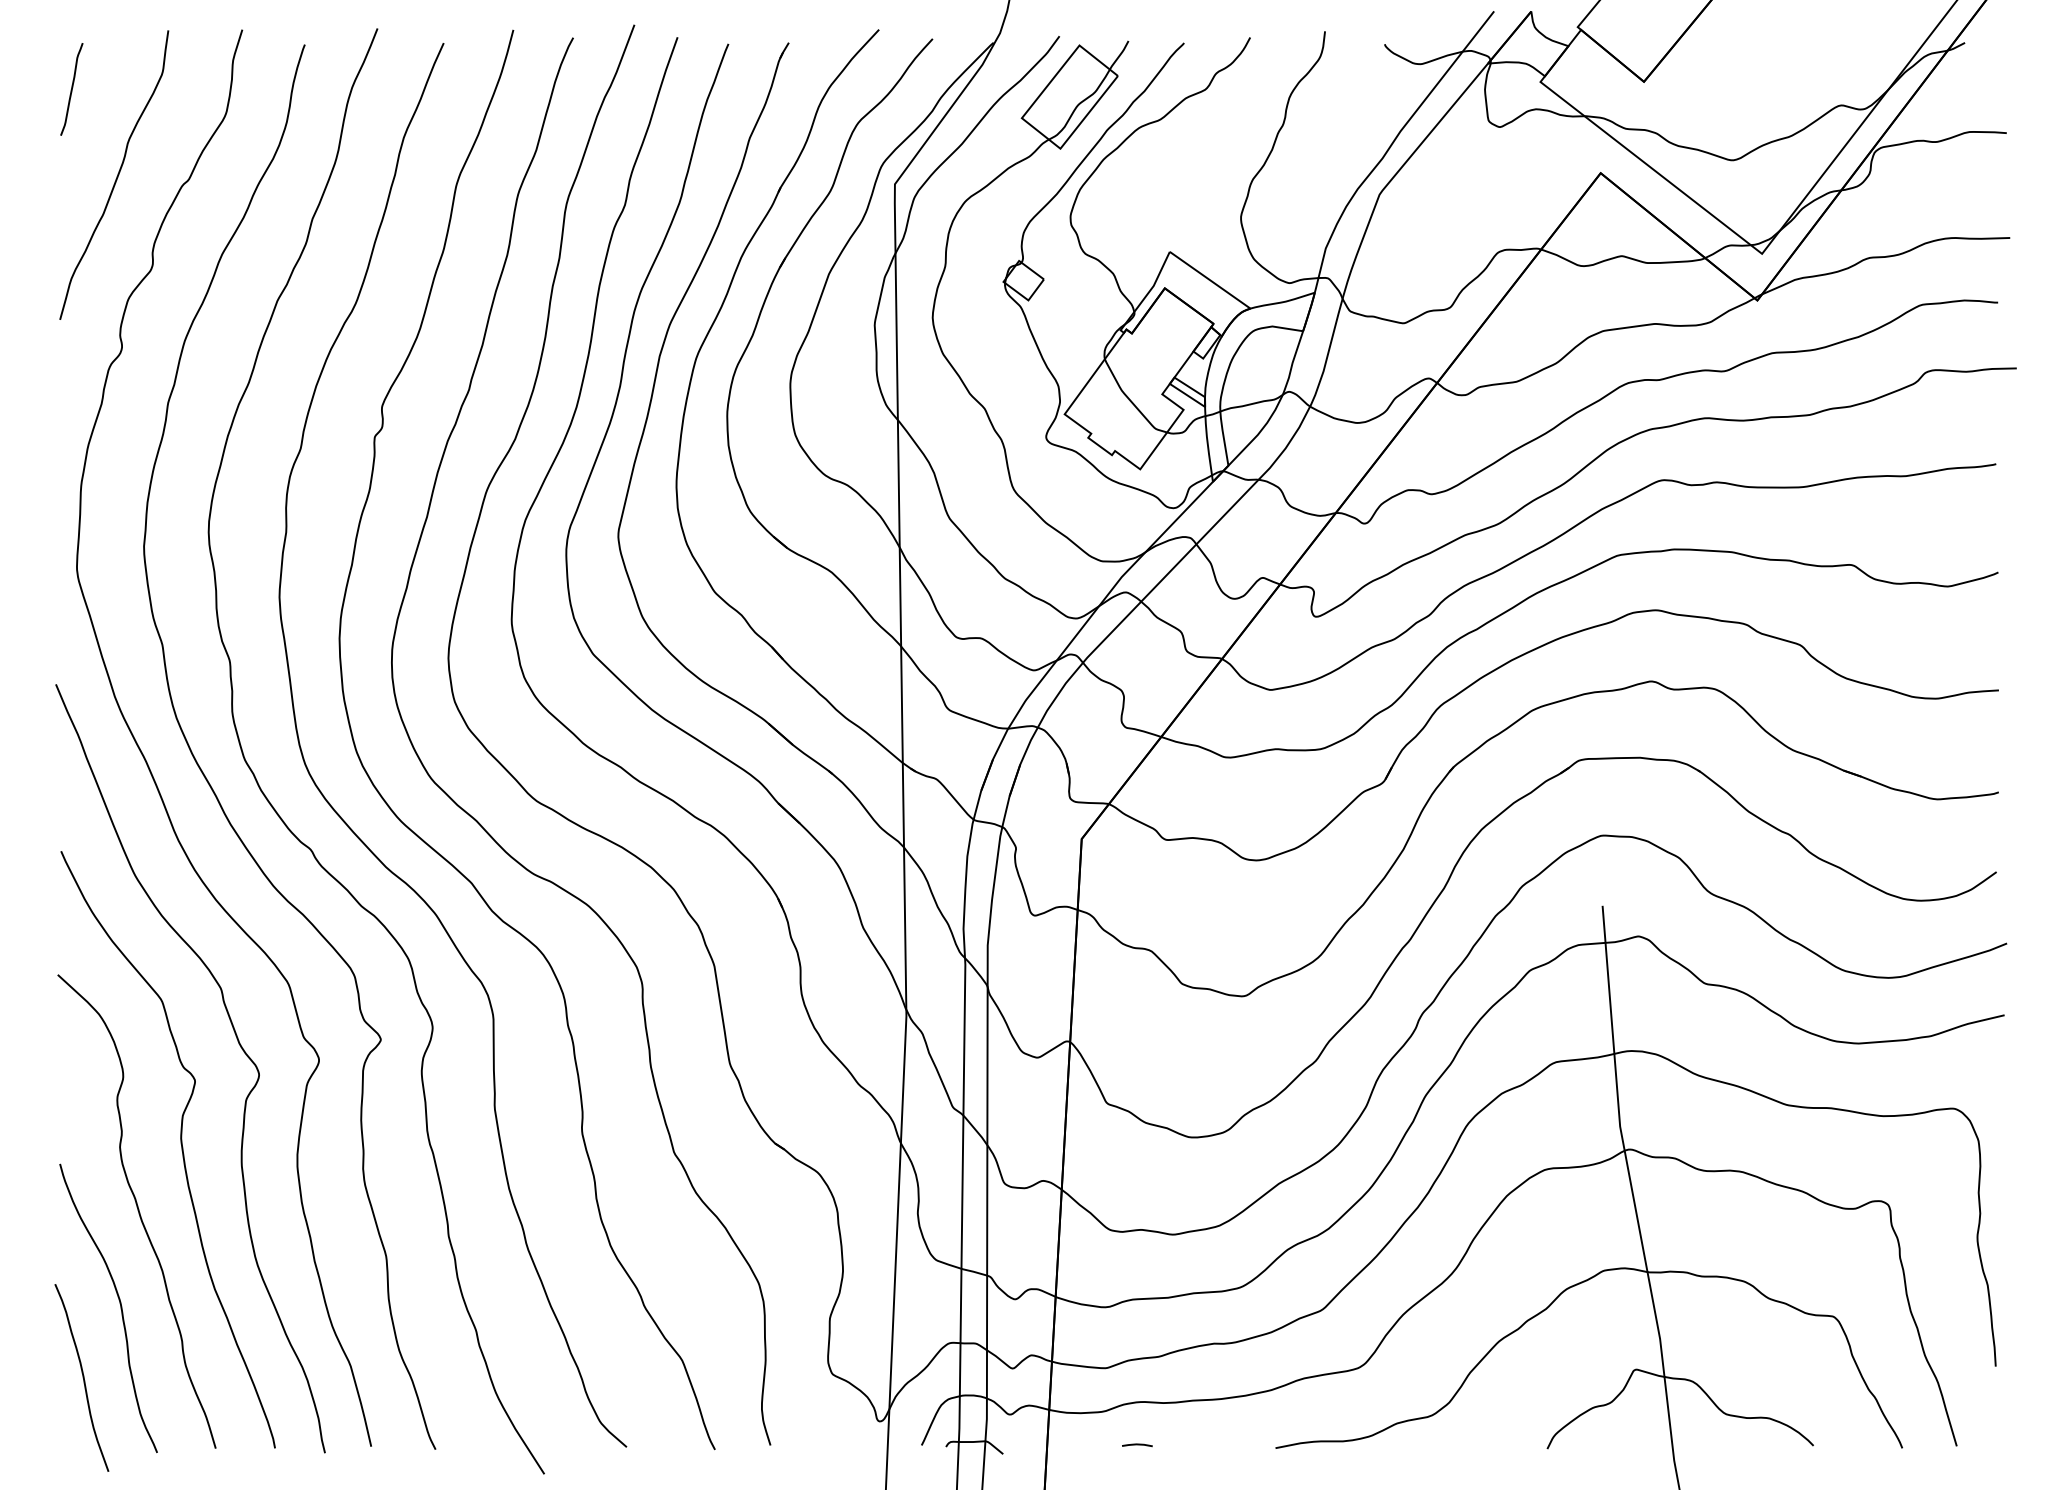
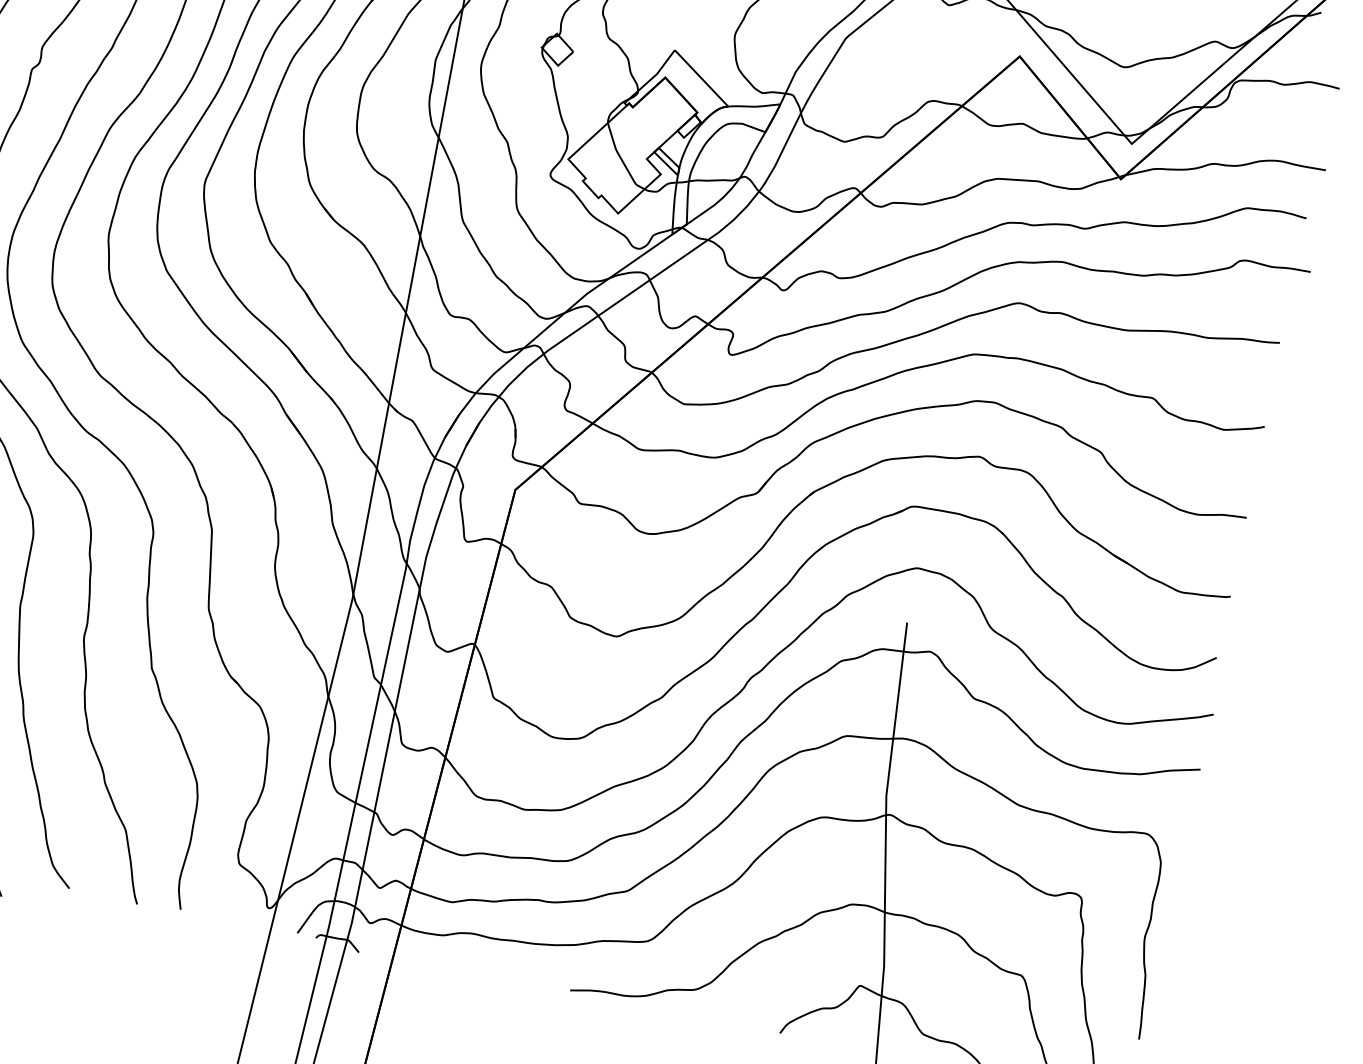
line: (1137, 1445) -> (464, 966), removed

